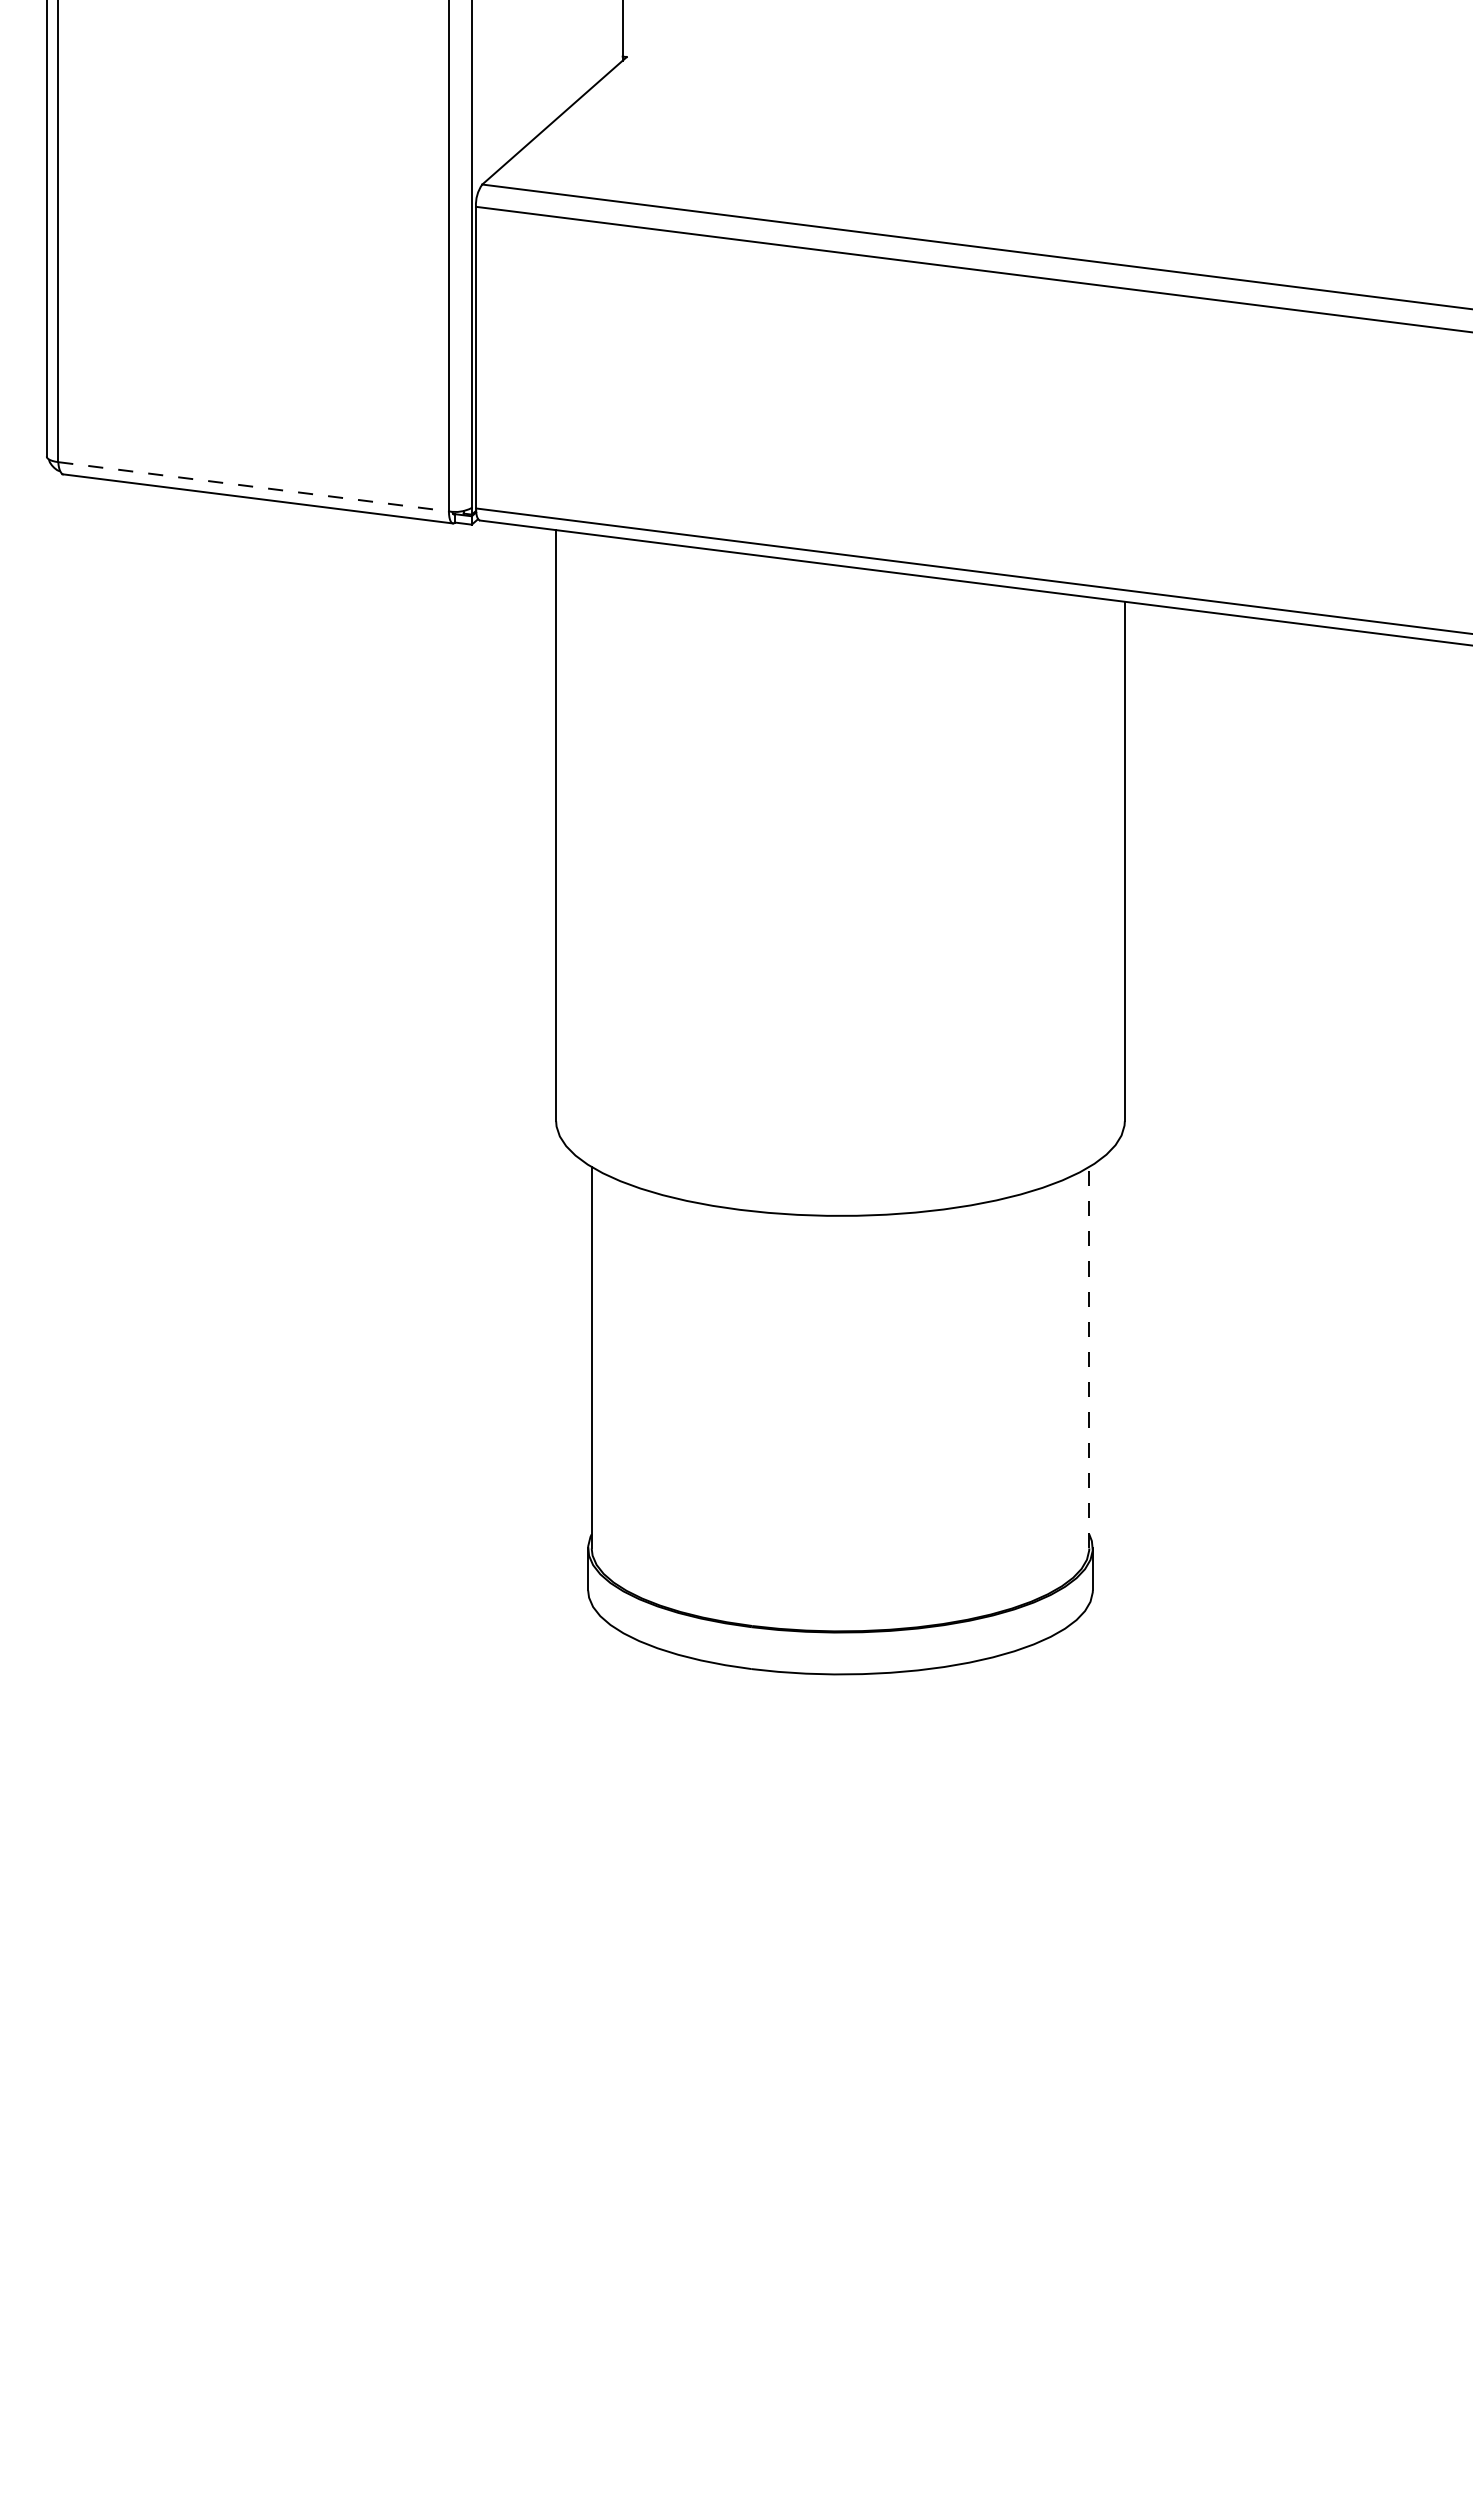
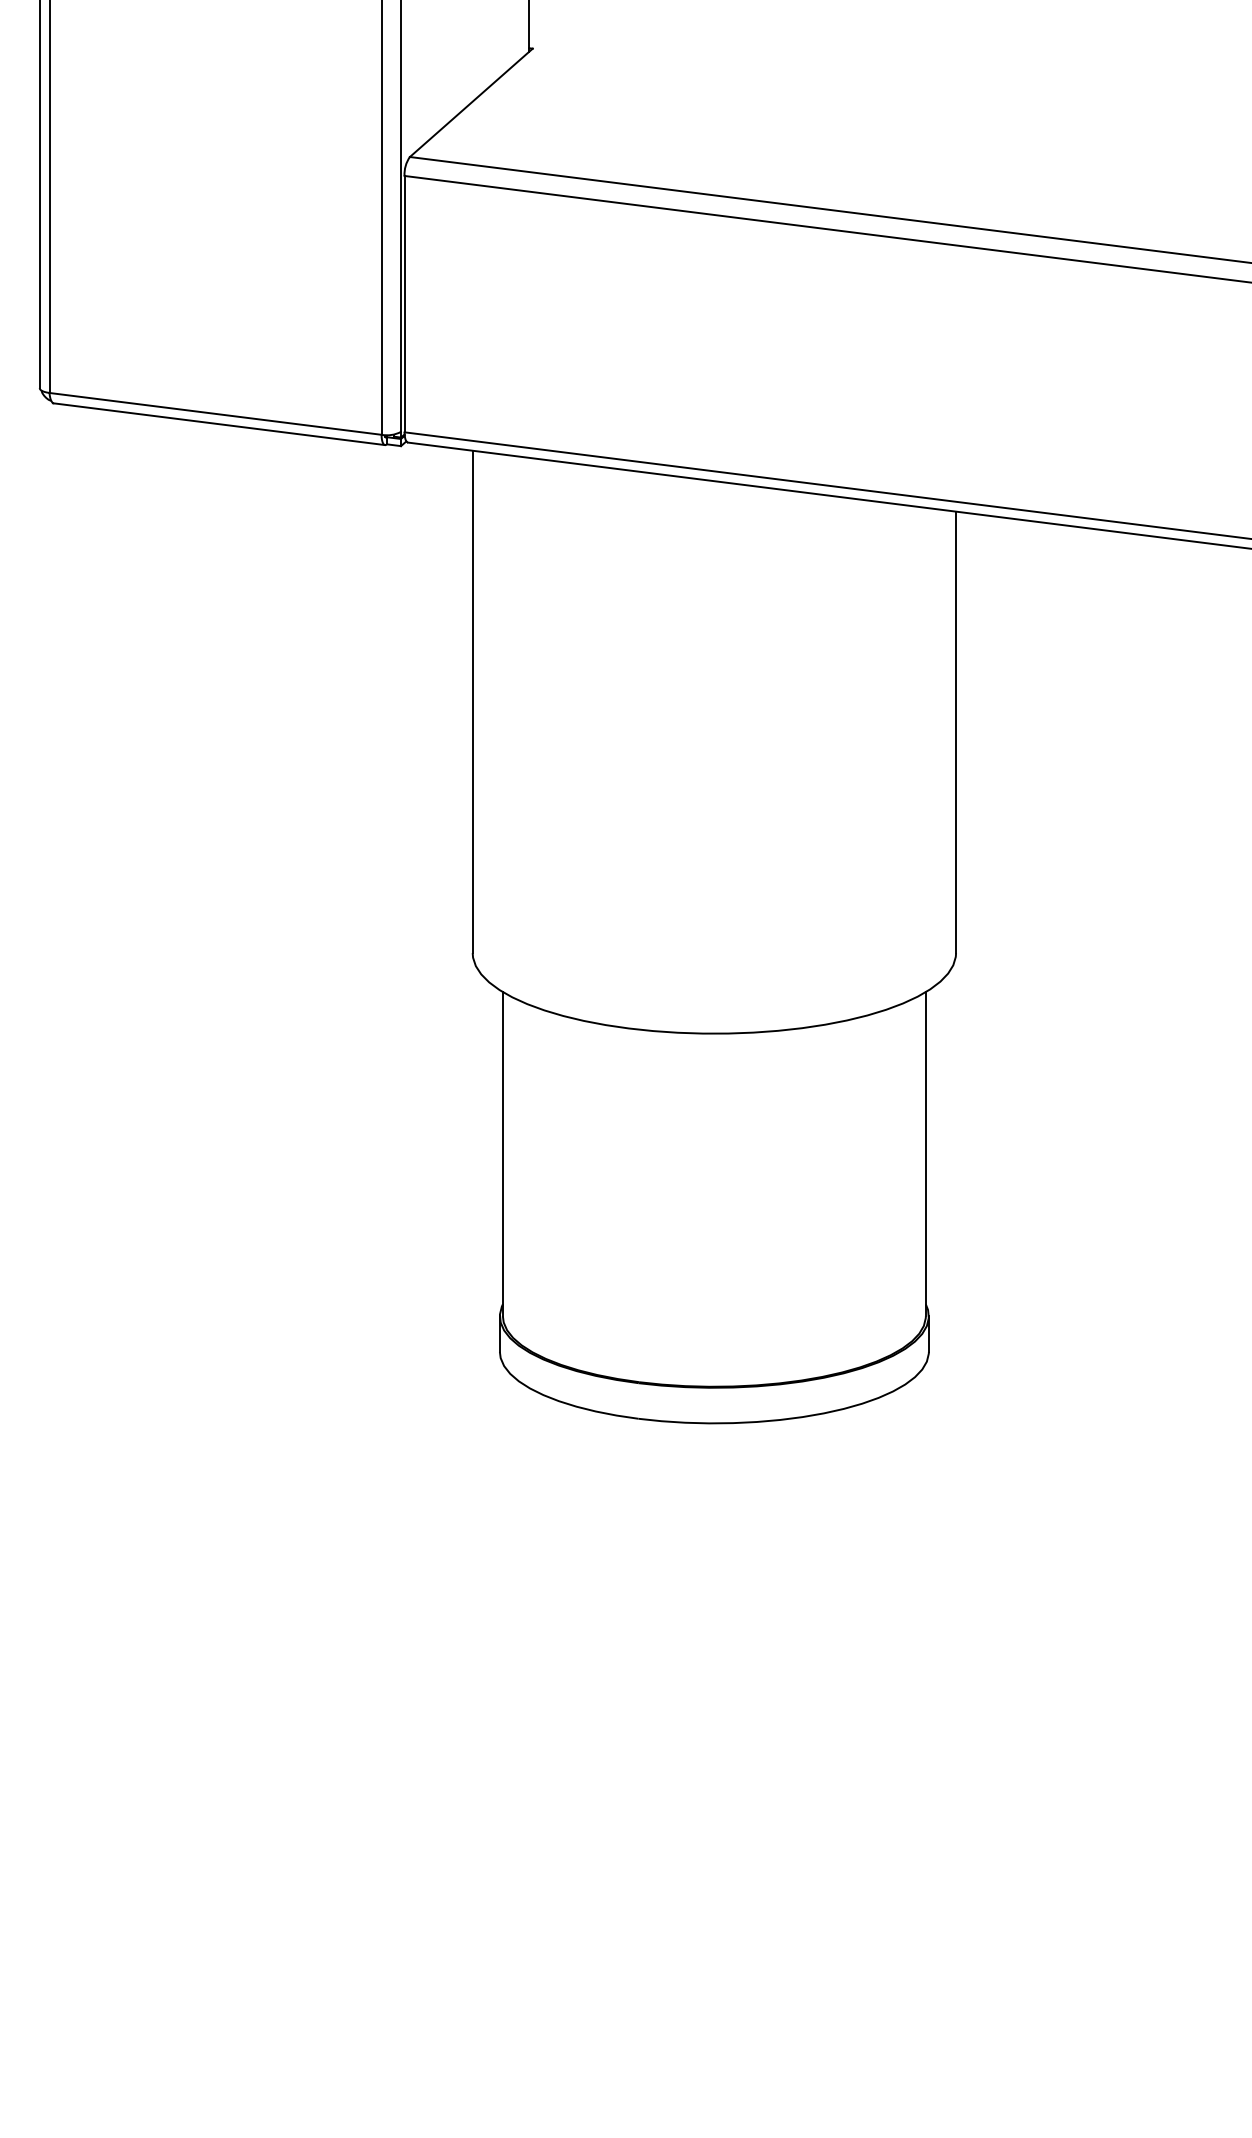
line: (254, 486) -> (216, 413), dashed -> solid
line: (1088, 1356) -> (925, 1153), dashed -> solid

